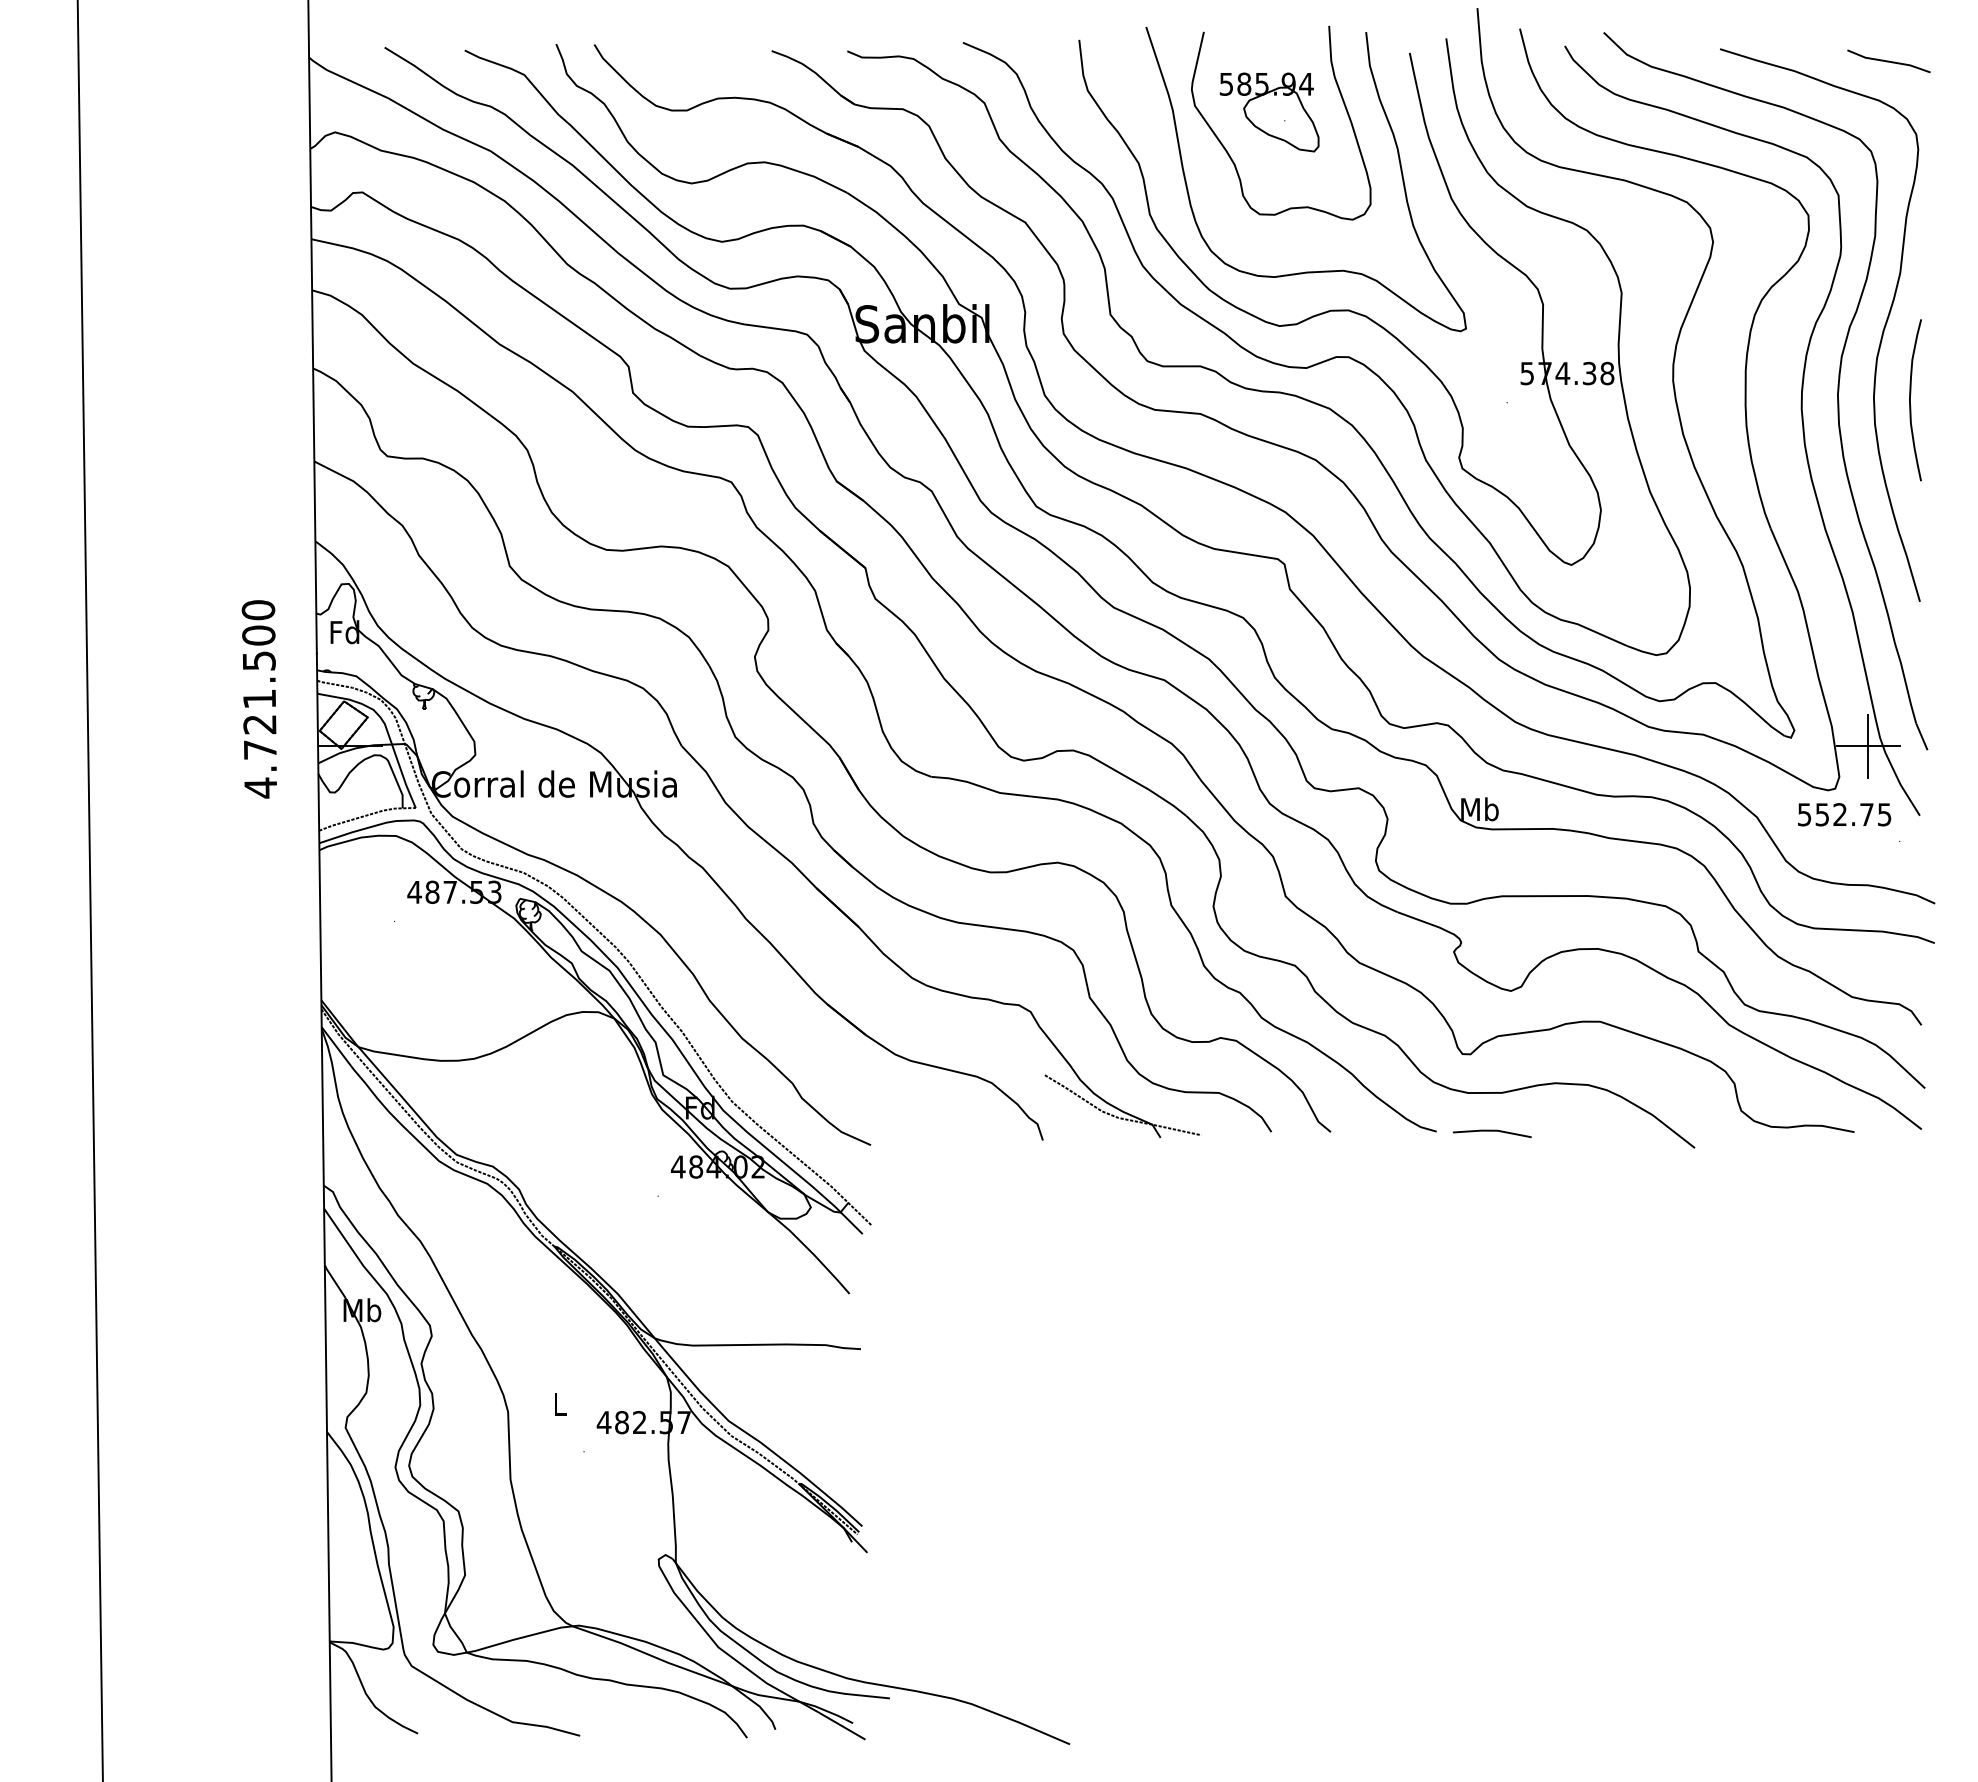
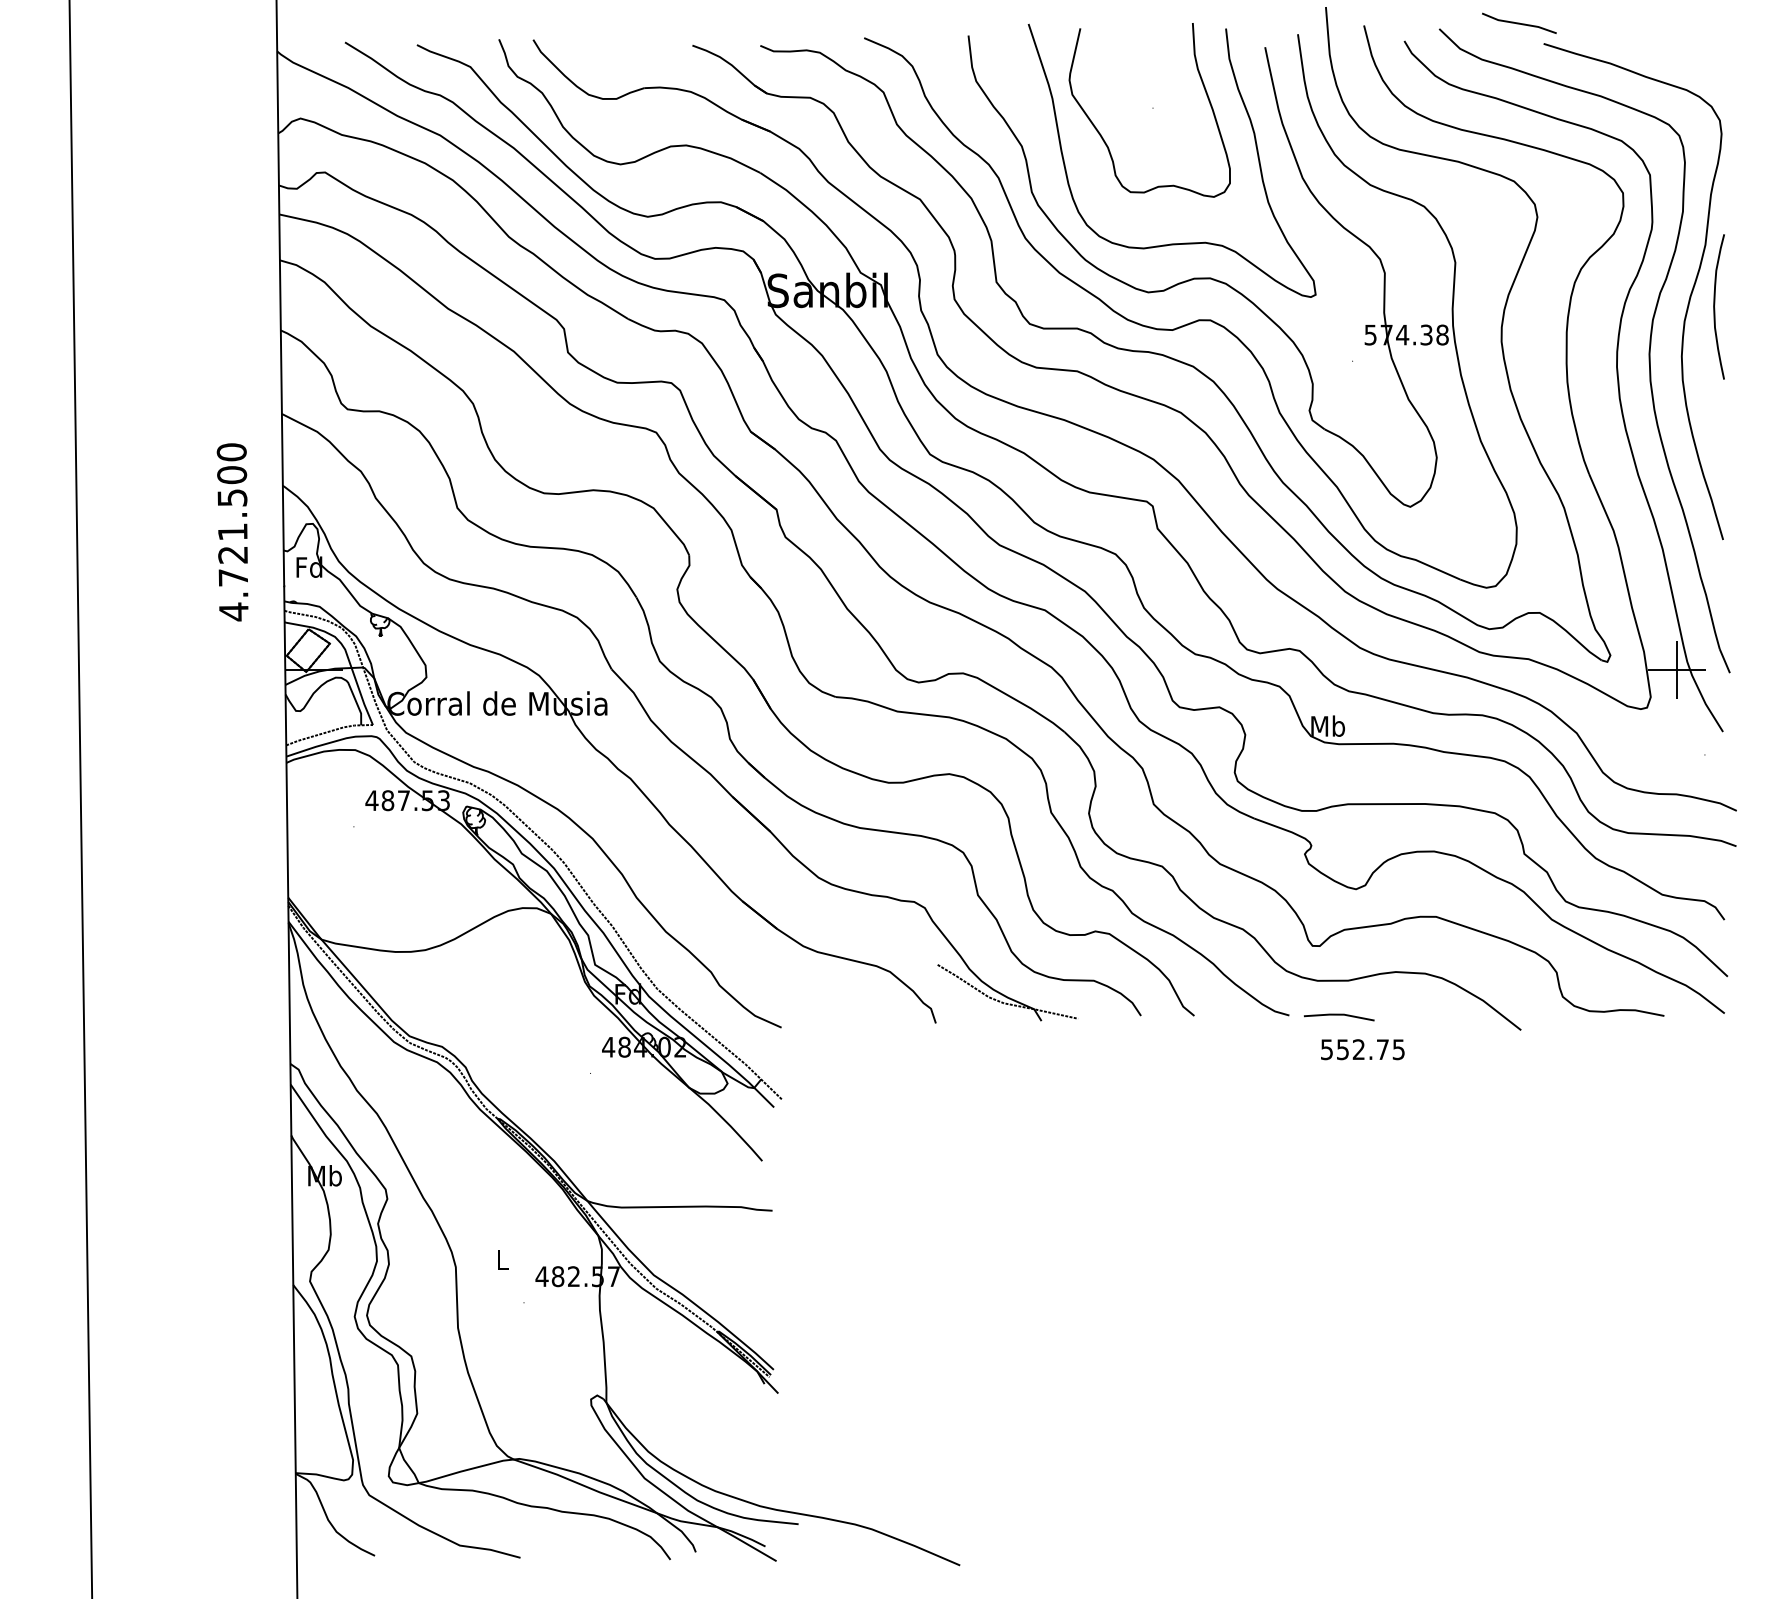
line: (1888, 61) -> (1518, 23), moved
part: (1269, 112) -> (1139, 100), removed
curve: (1910, 400) -> (1714, 307), moved
text: (258, 699) -> (231, 532), moved
text: (1844, 814) -> (1362, 1049), moved

